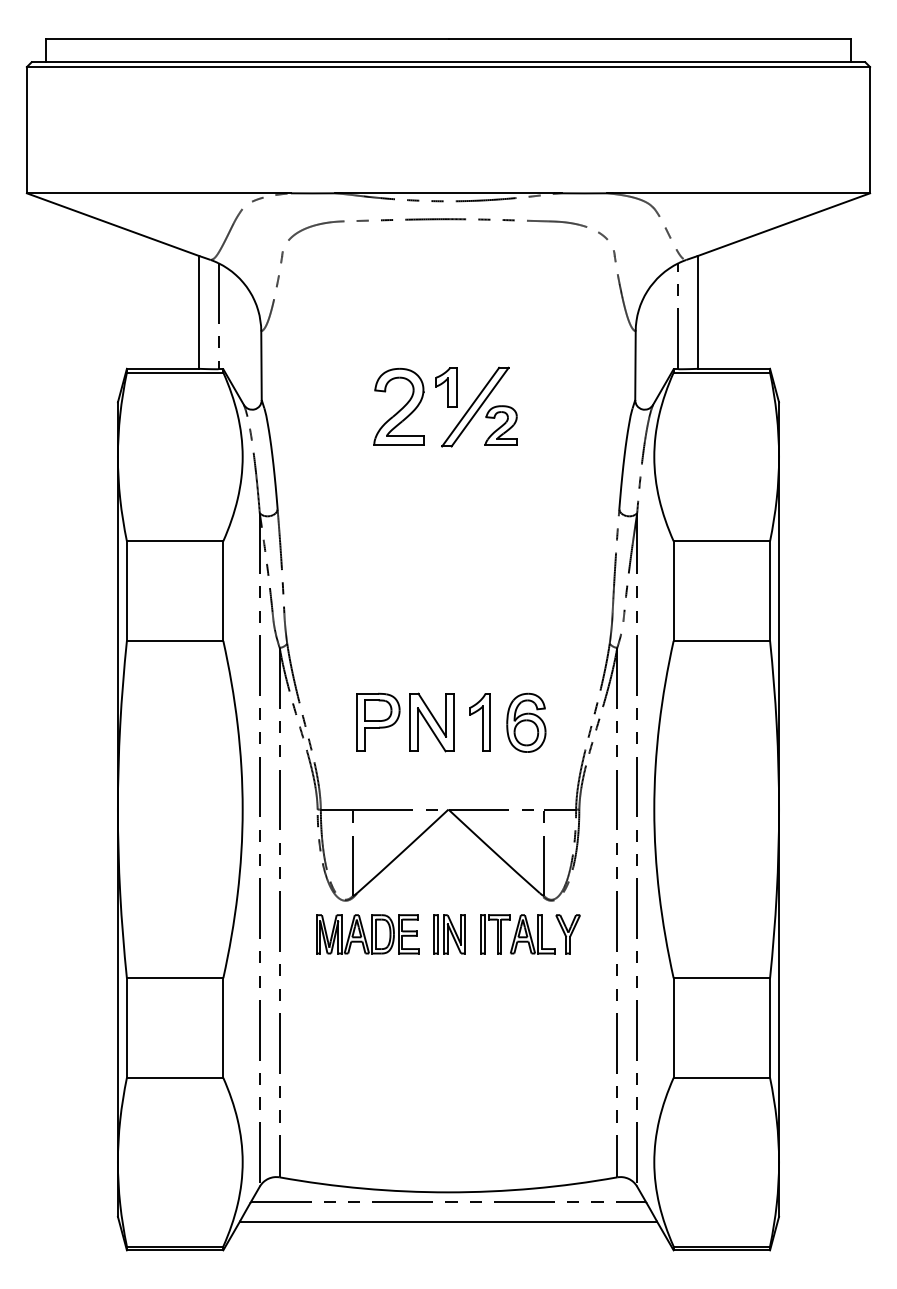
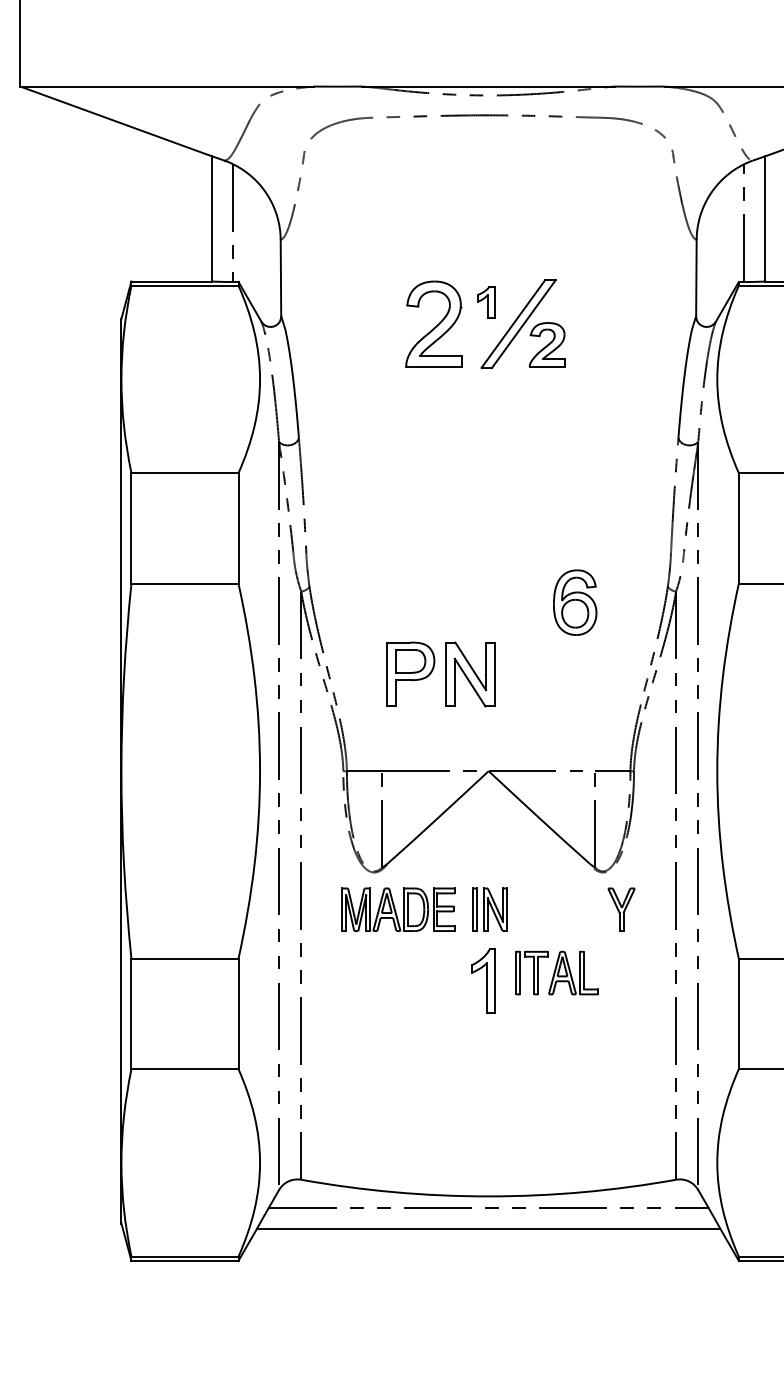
part: (446, 387) -> (486, 302), size x0.7
part: (479, 722) -> (483, 981), moved
part: (526, 722) -> (575, 602), moved
part: (517, 934) -> (556, 973), moved

